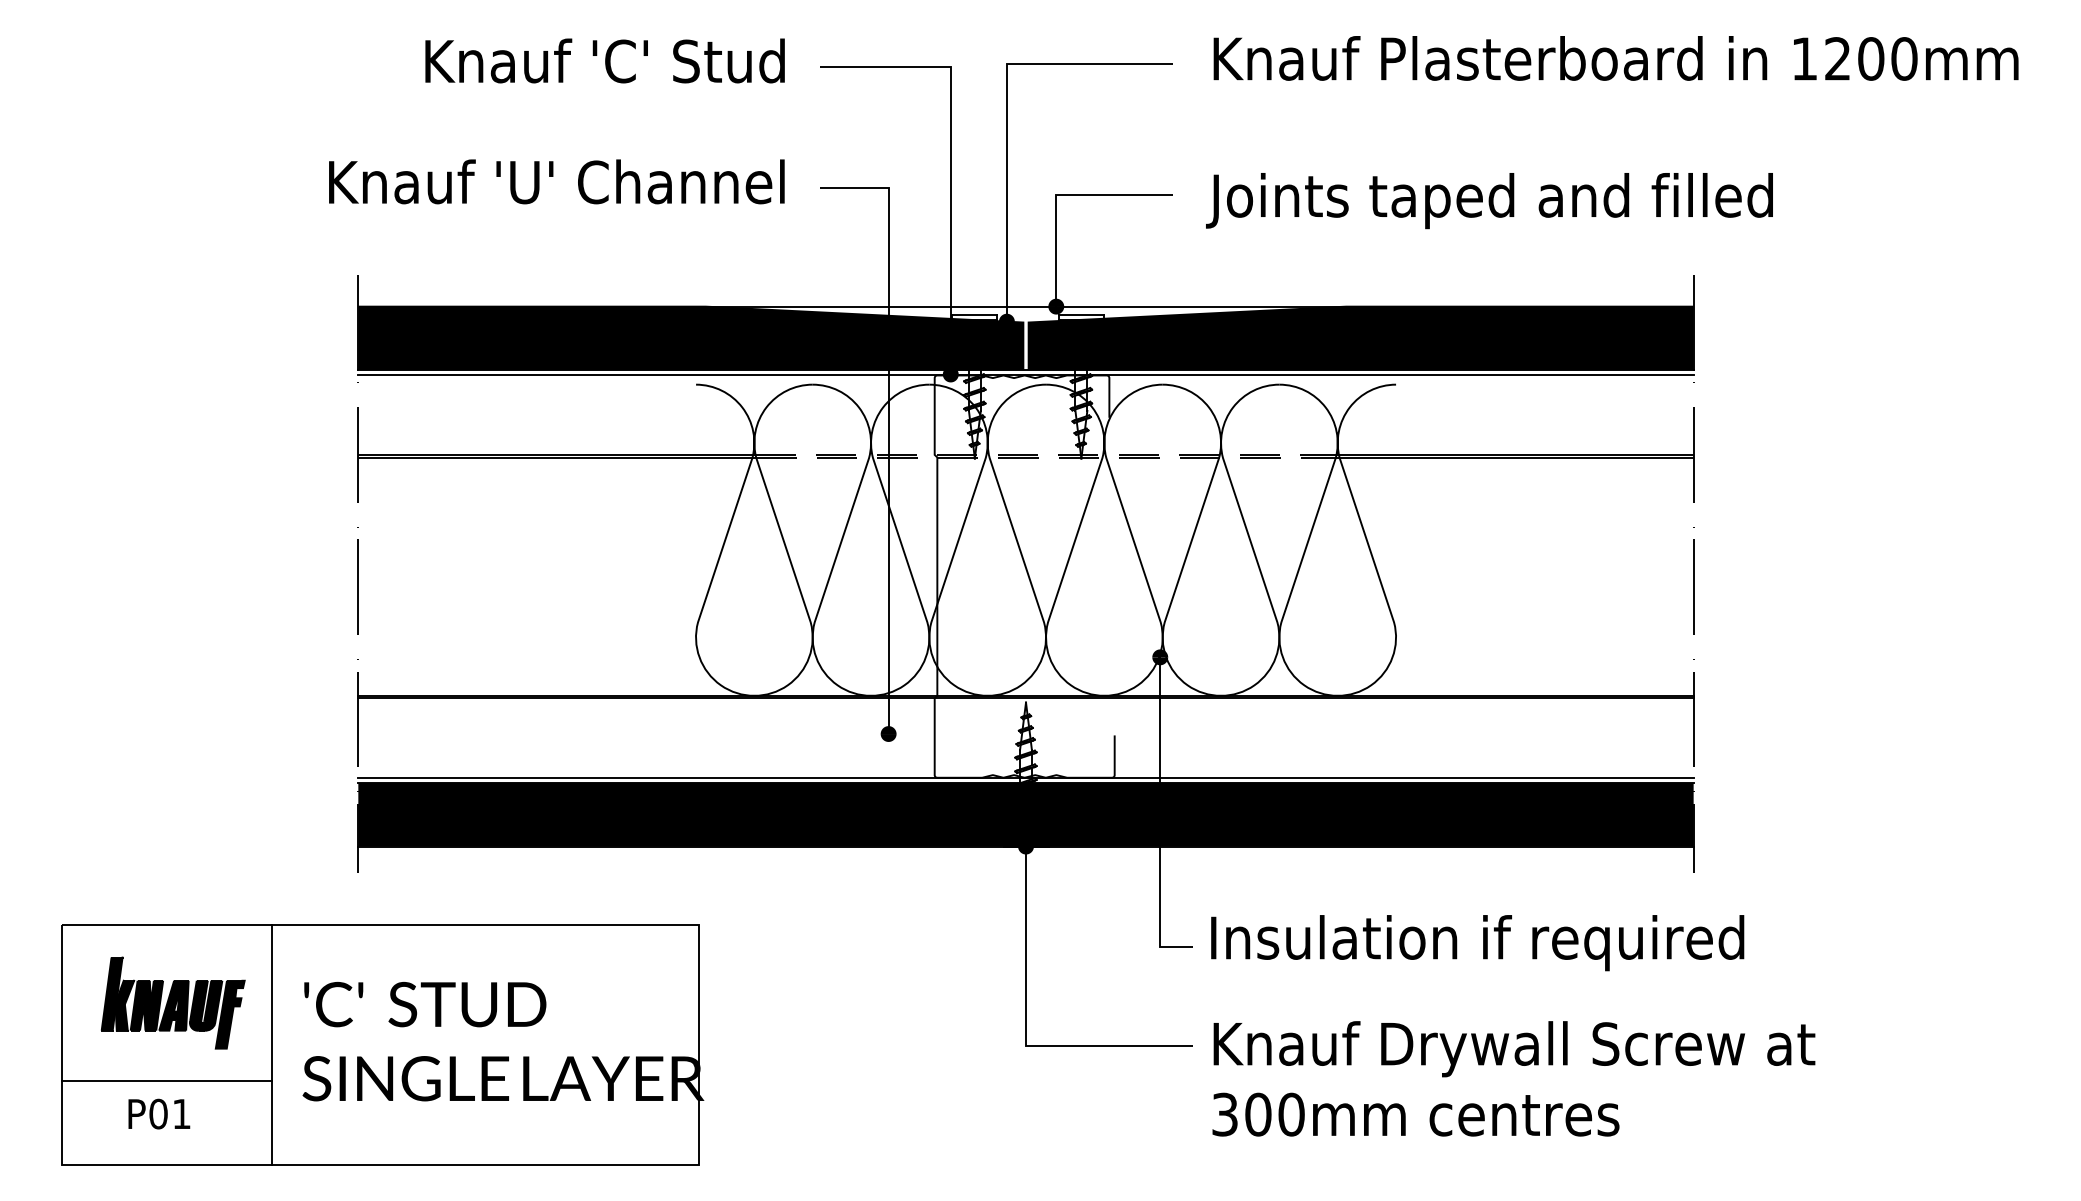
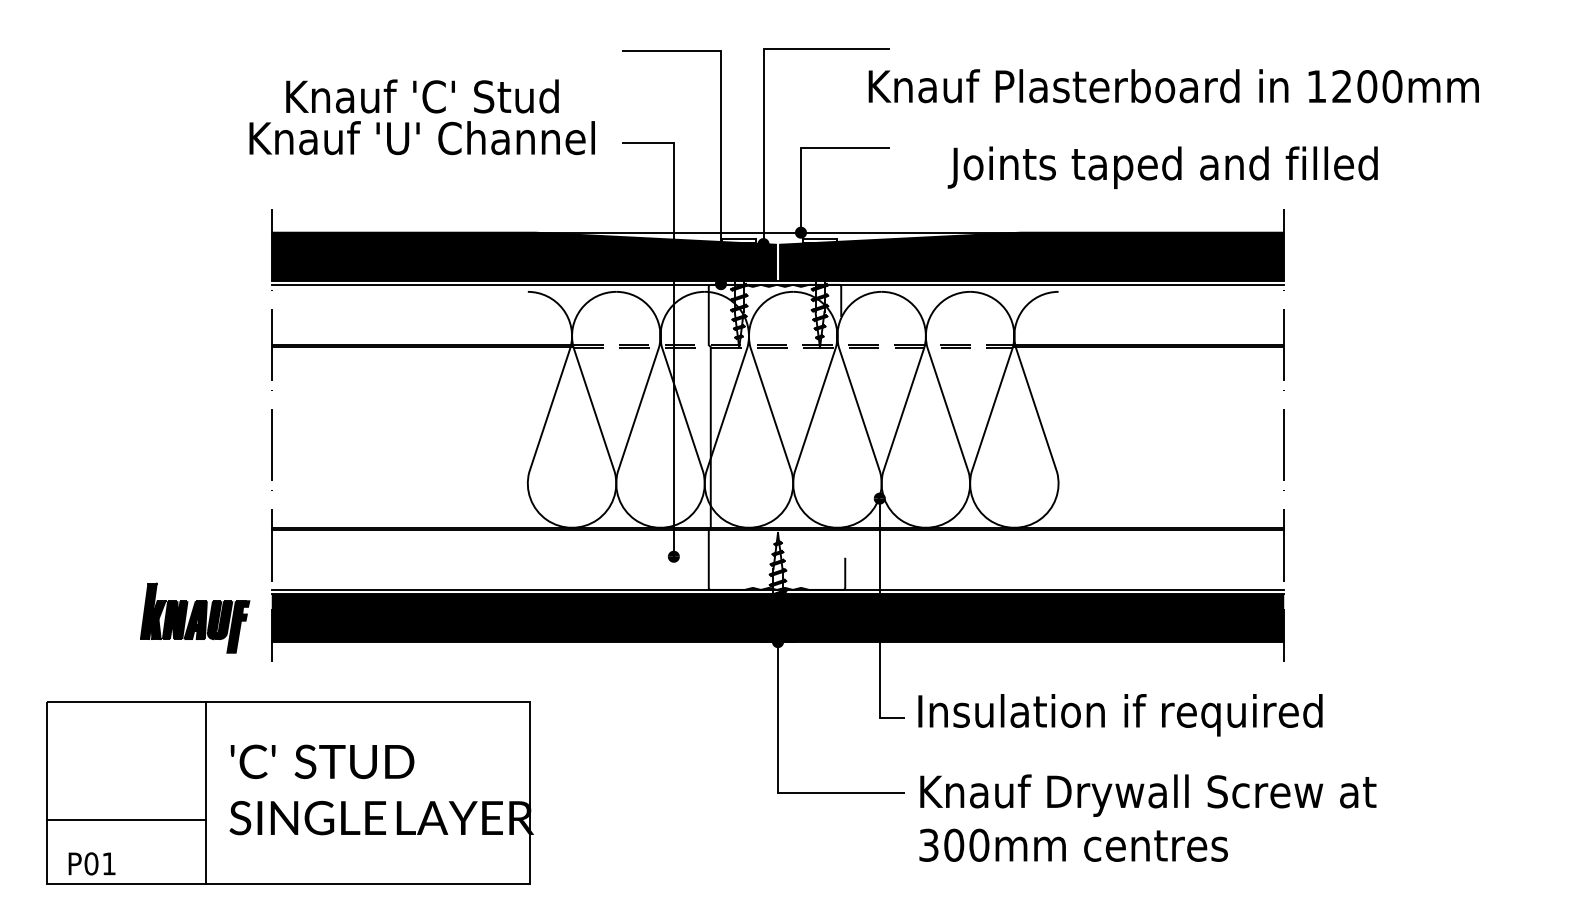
text: (1615, 58) -> (1173, 86), moved
text: (604, 60) -> (422, 96), moved
text: (1489, 201) -> (1162, 168), moved
part: (173, 1002) -> (195, 617), moved
text: (159, 1113) -> (92, 863), moved

